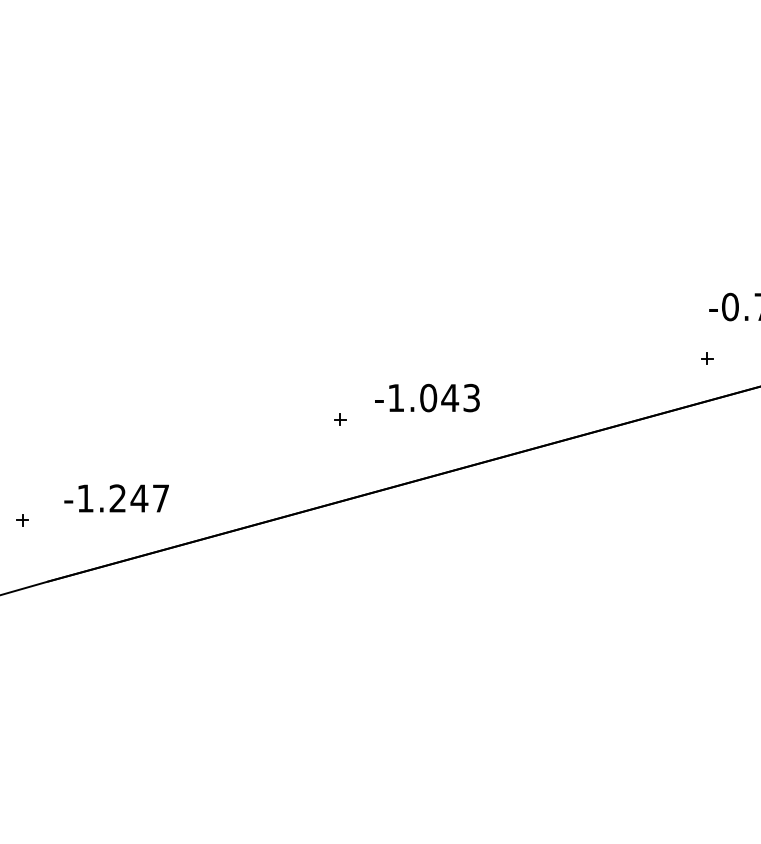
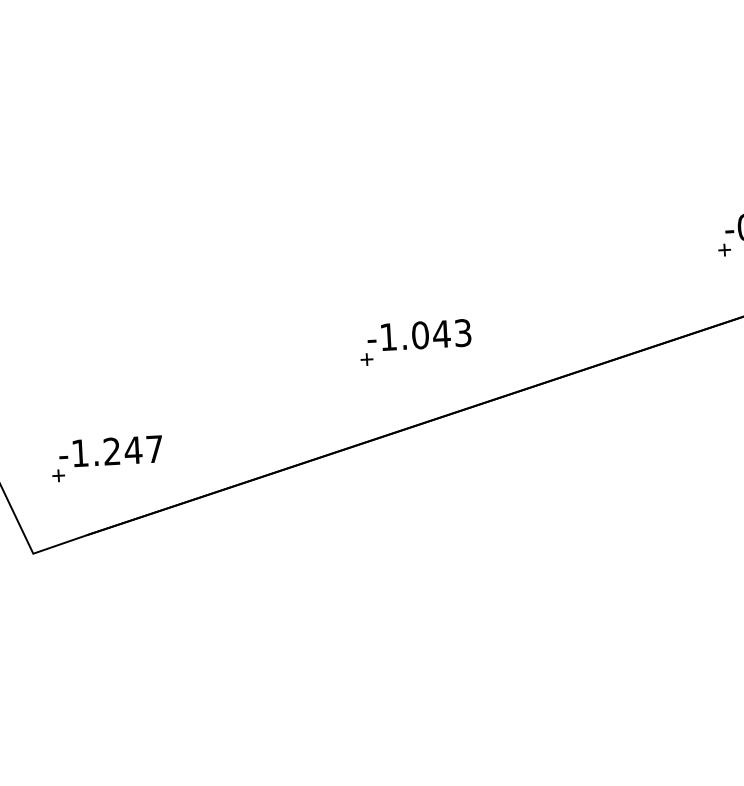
part: (707, 358) -> (724, 249), moved
text: (427, 397) -> (419, 334), moved
text: (116, 498) -> (110, 451), moved

